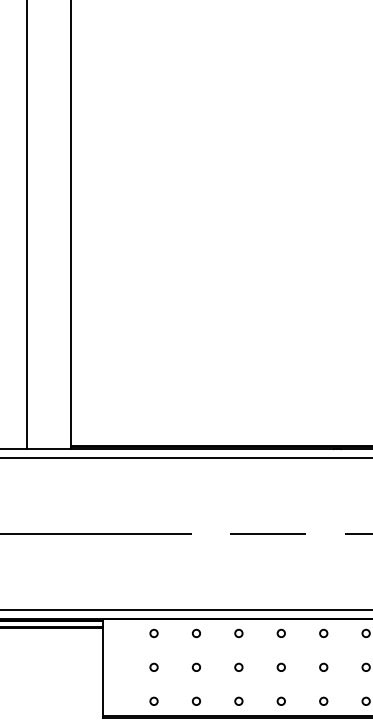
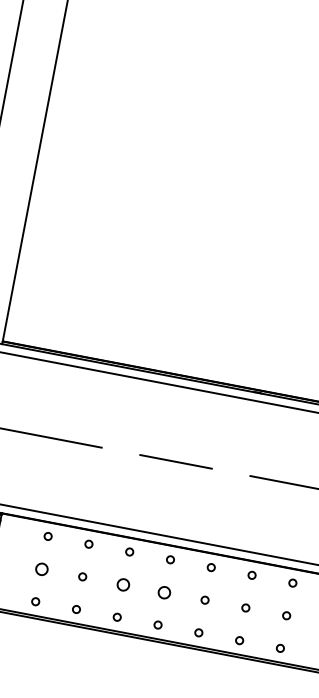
circle: (153, 666) -> (41, 568), size x1.6
circle: (238, 666) -> (123, 583), size x1.6
circle: (280, 666) -> (163, 591), size x1.6

